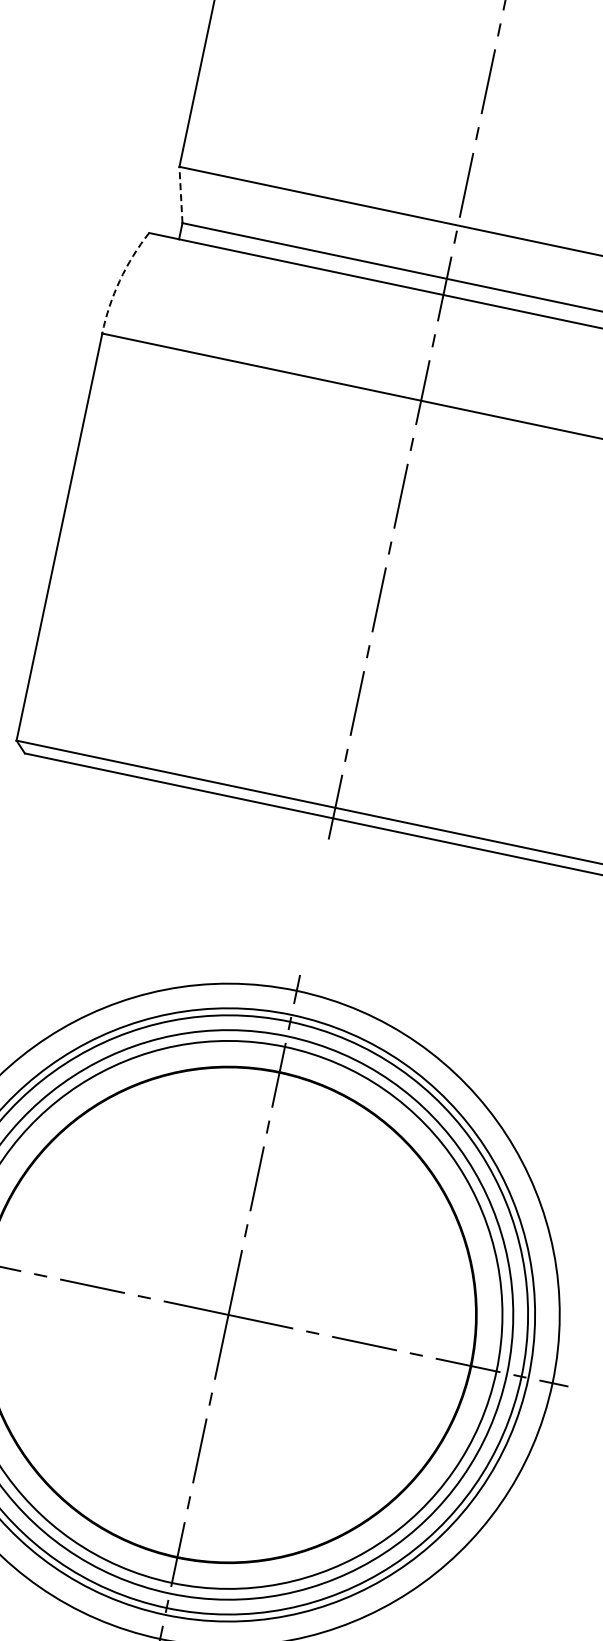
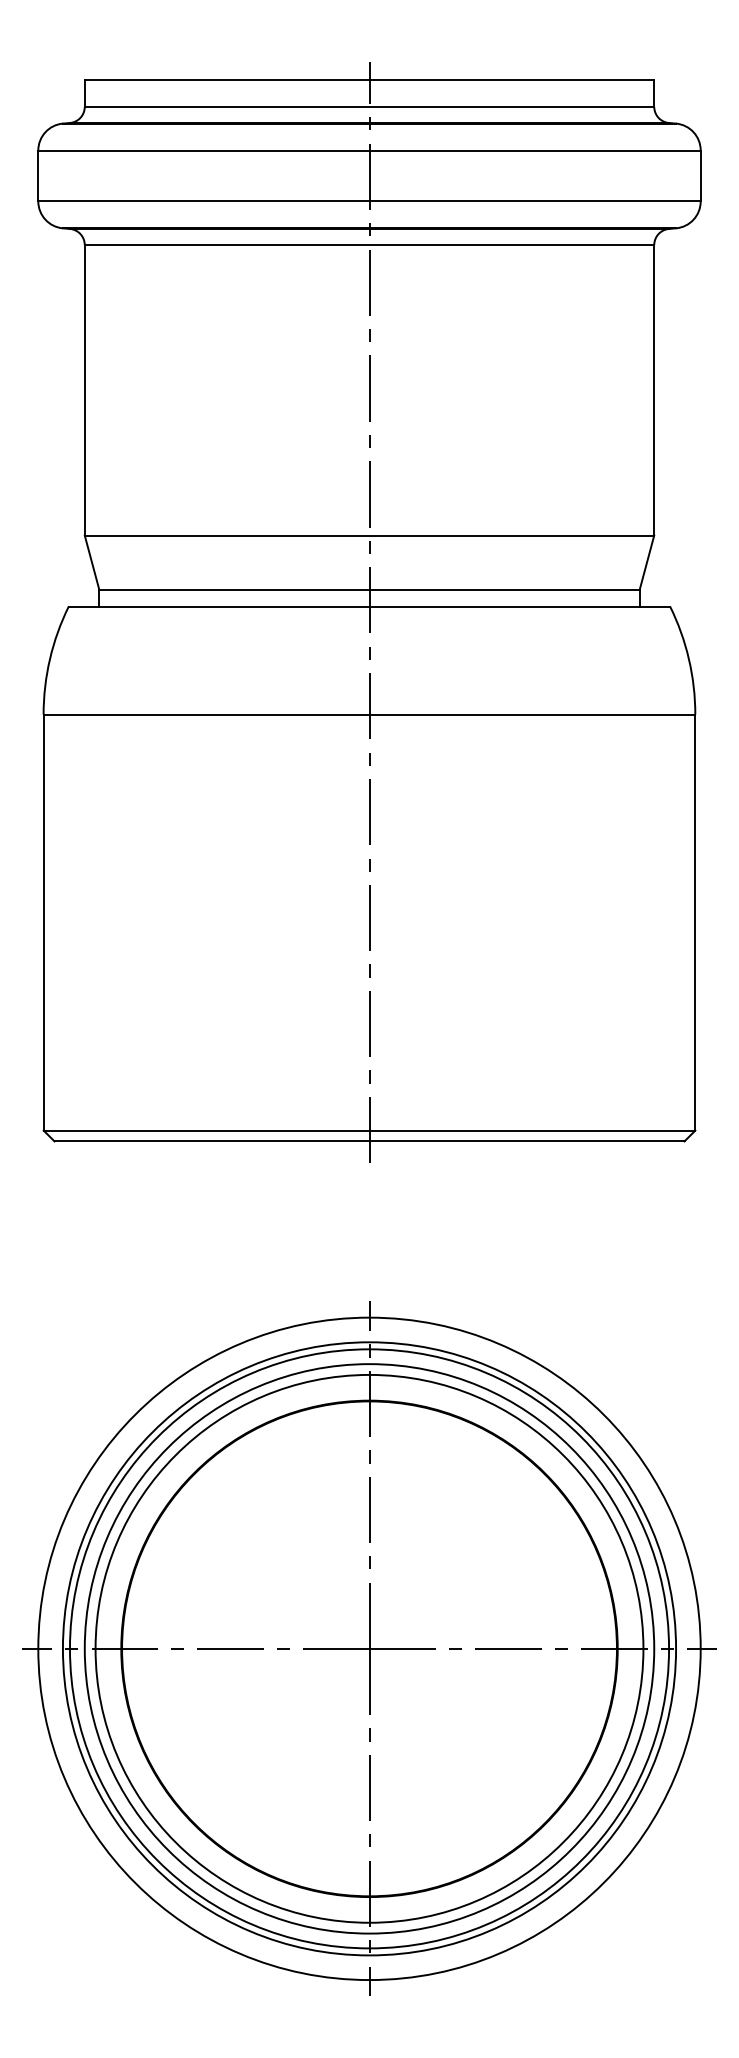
line: (180, 194) -> (91, 562), dashed -> solid
arc: (120, 281) -> (50, 659), dashed -> solid

